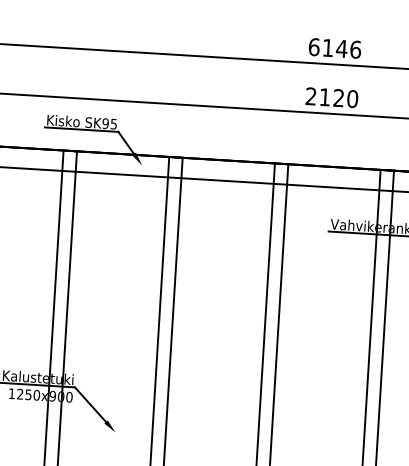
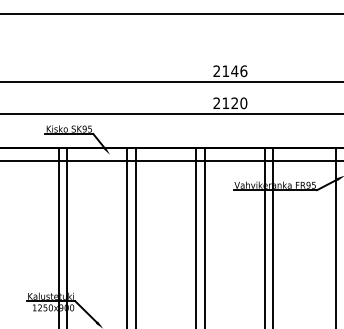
text: (313, 47) -> (216, 71), 6146 -> 2146

